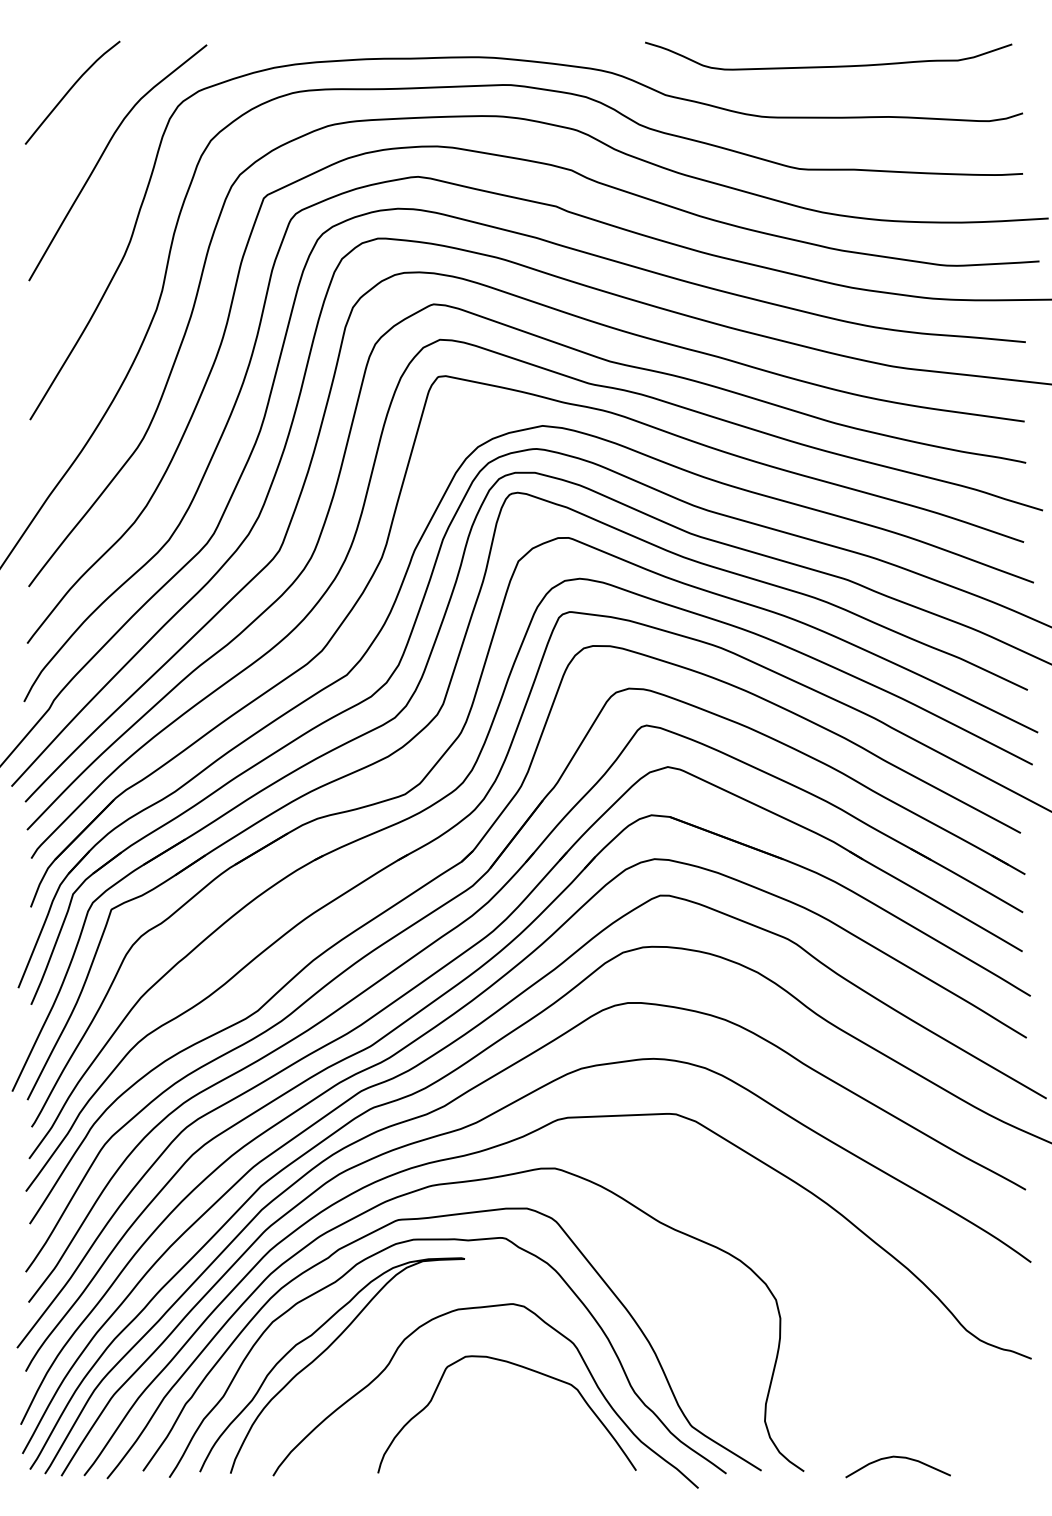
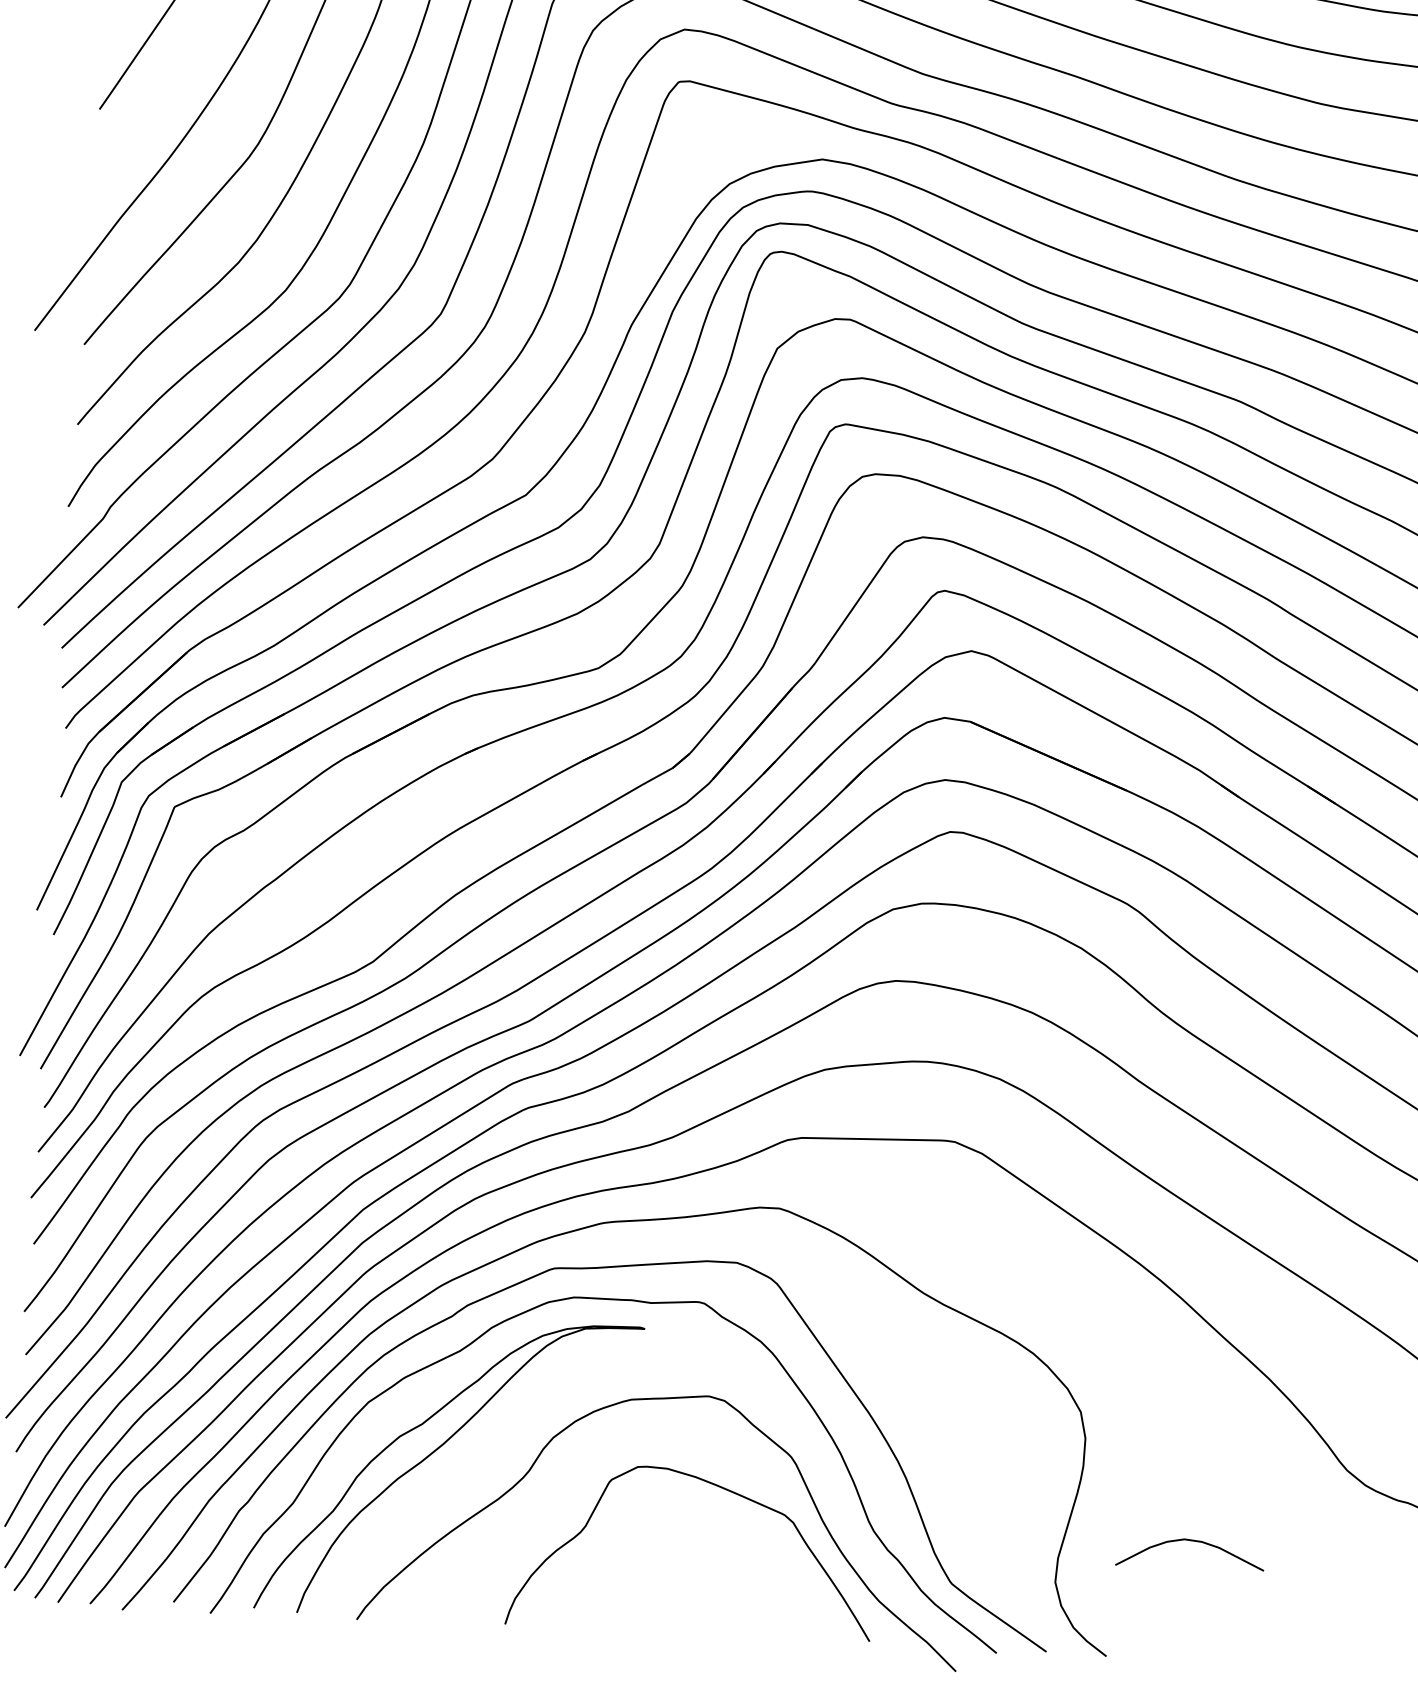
curve: (899, 1458) -> (1192, 1542), moved

